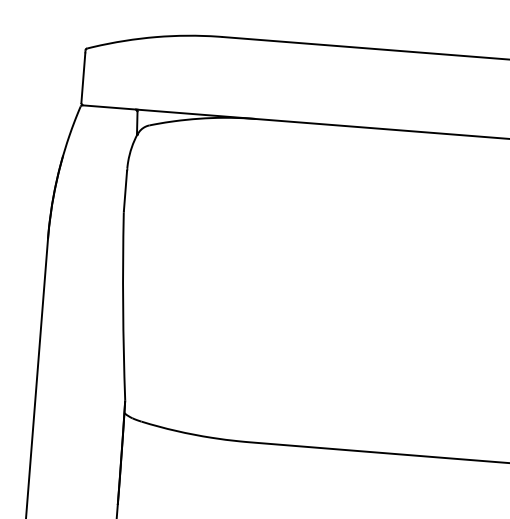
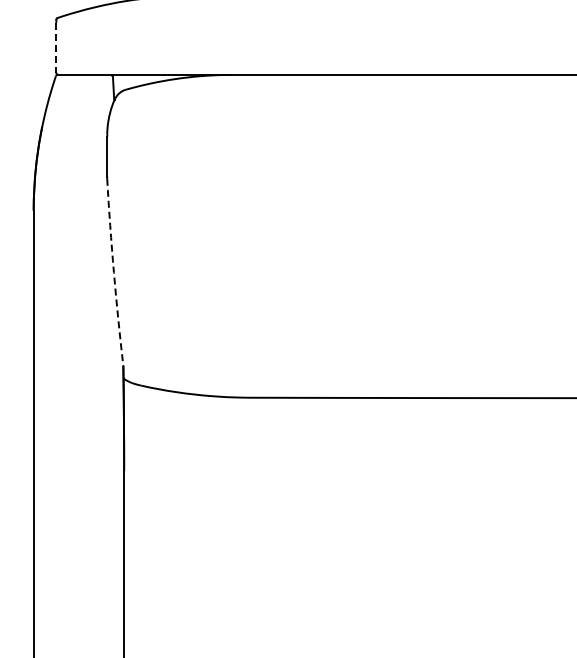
line: (83, 77) -> (56, 47), solid -> dashed
arc: (122, 306) -> (113, 272), solid -> dashed

